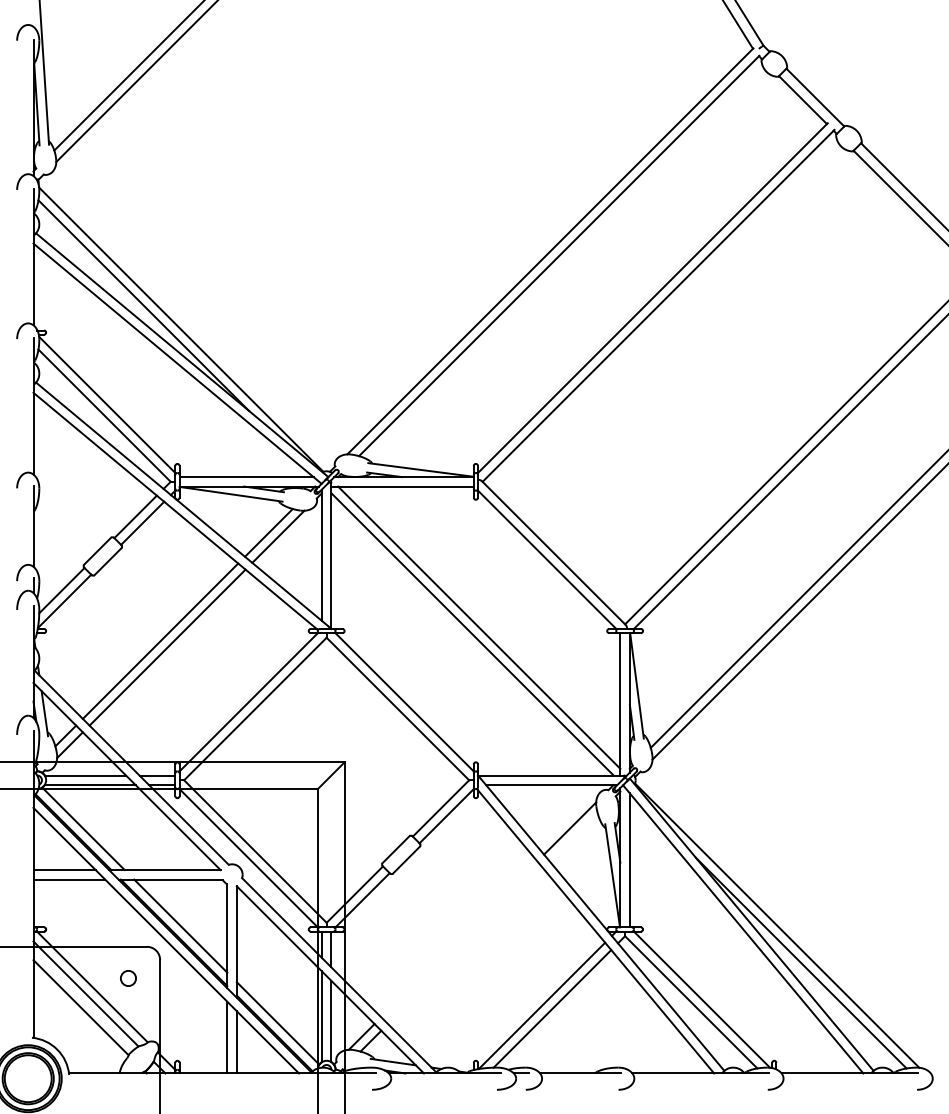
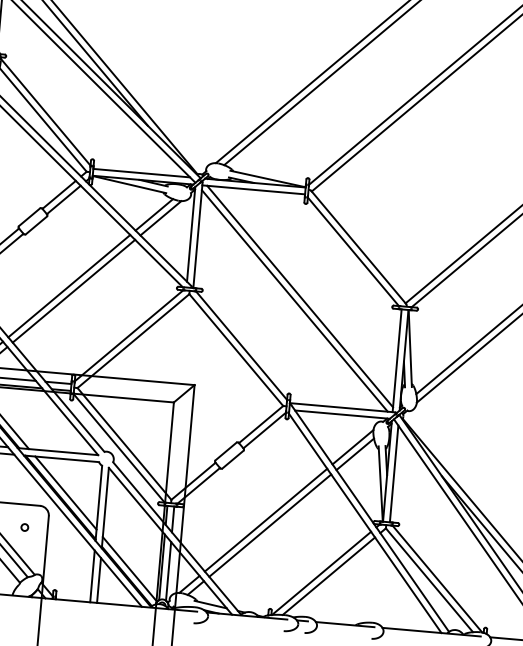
line: (573, 837) -> (354, 453), added
line: (459, 939) -> (266, 520), added
line: (465, 946) -> (270, 525), added
circle: (128, 978) -> (24, 527), size x0.62

